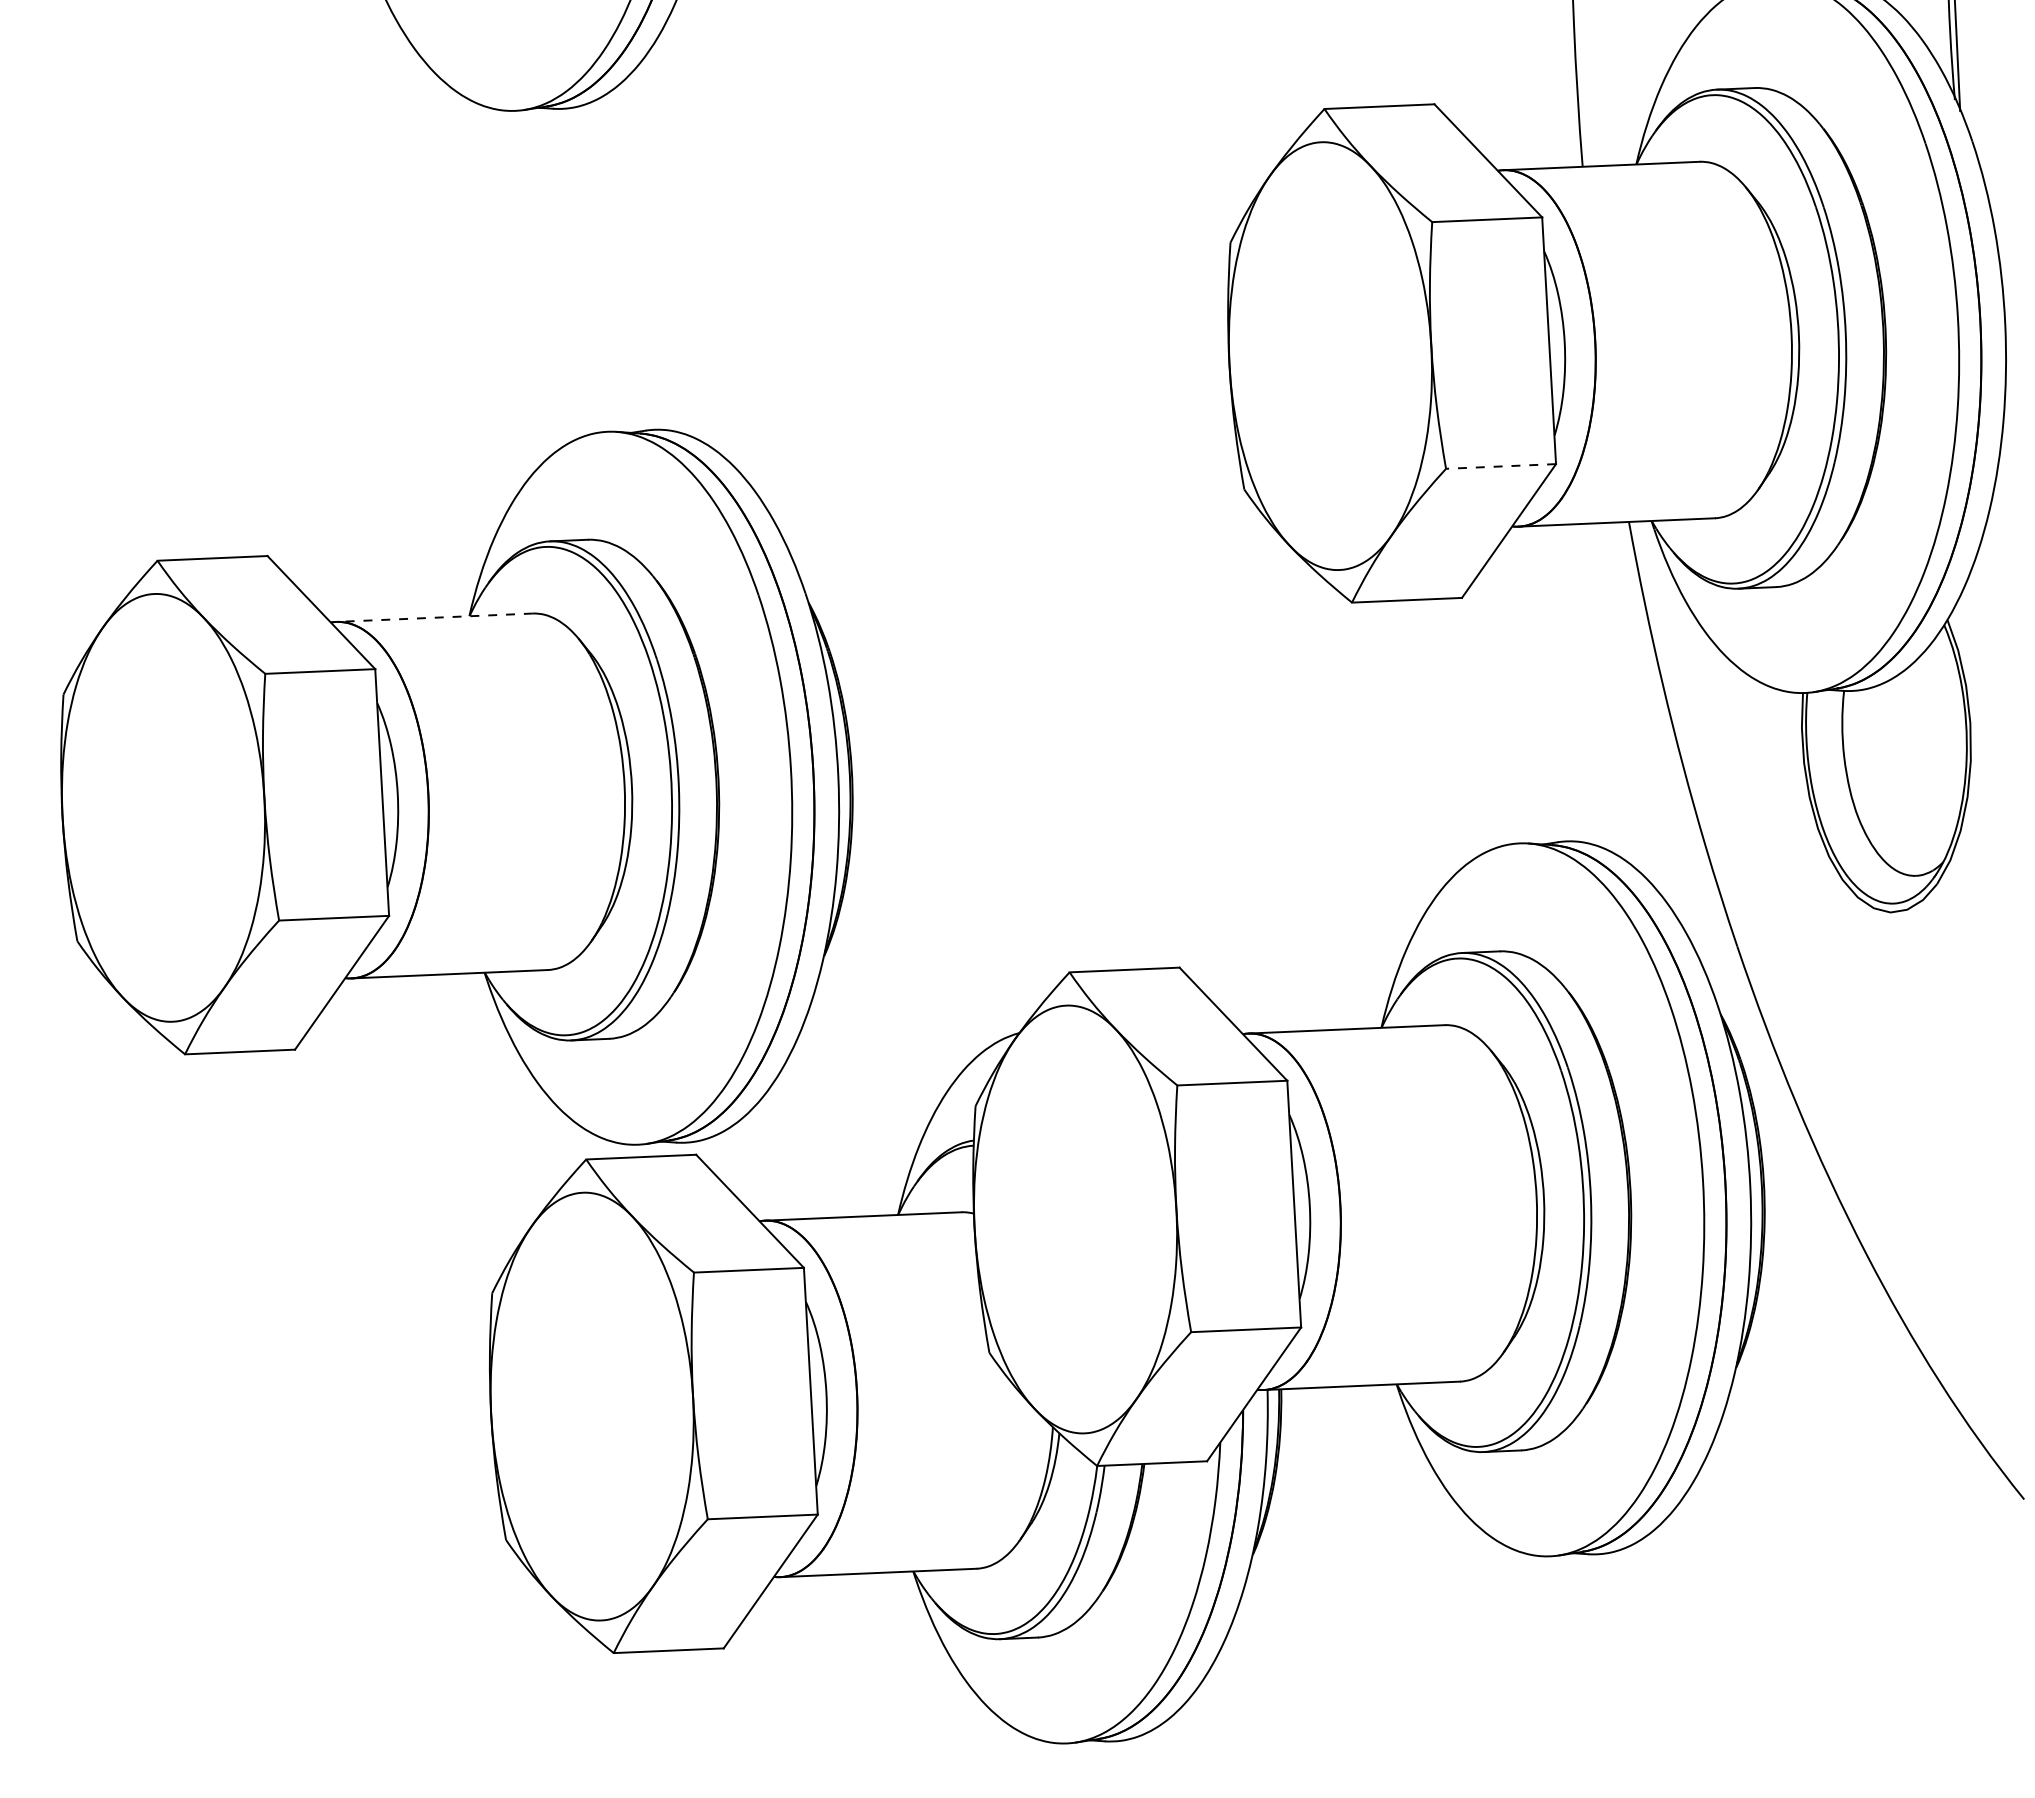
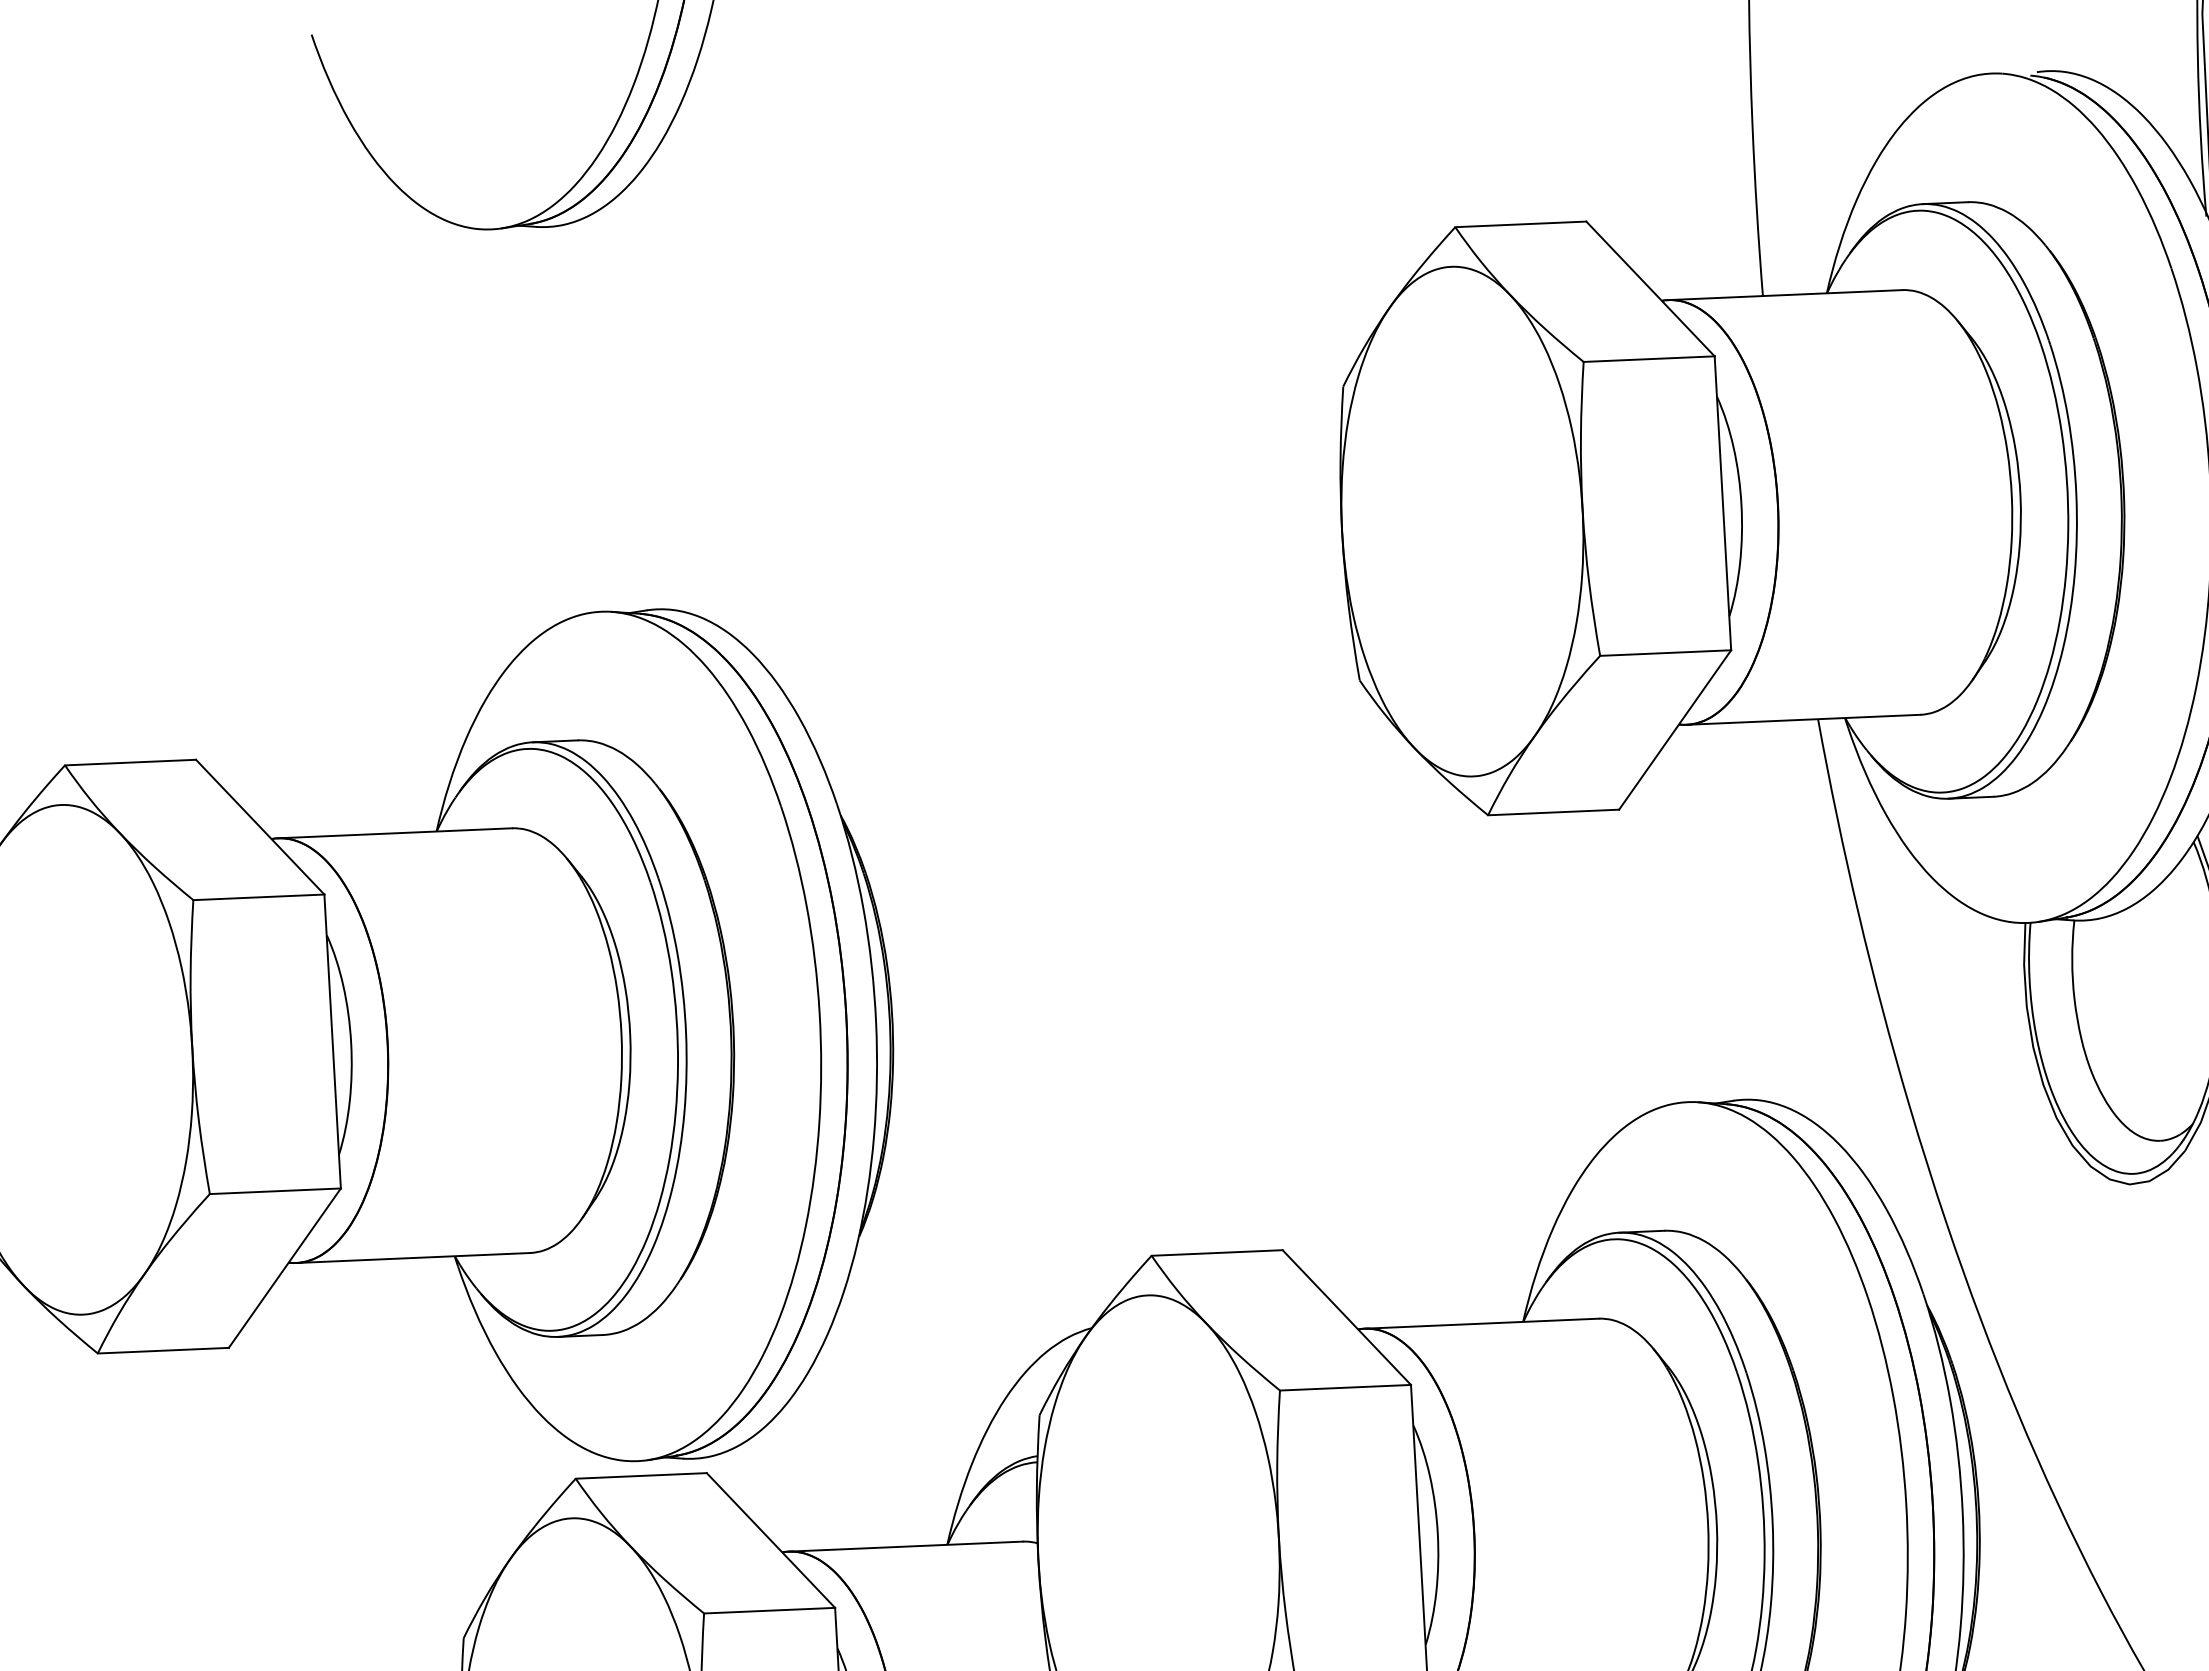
line: (1500, 466) -> (1665, 653), dashed -> solid
line: (434, 617) -> (394, 833), dashed -> solid

